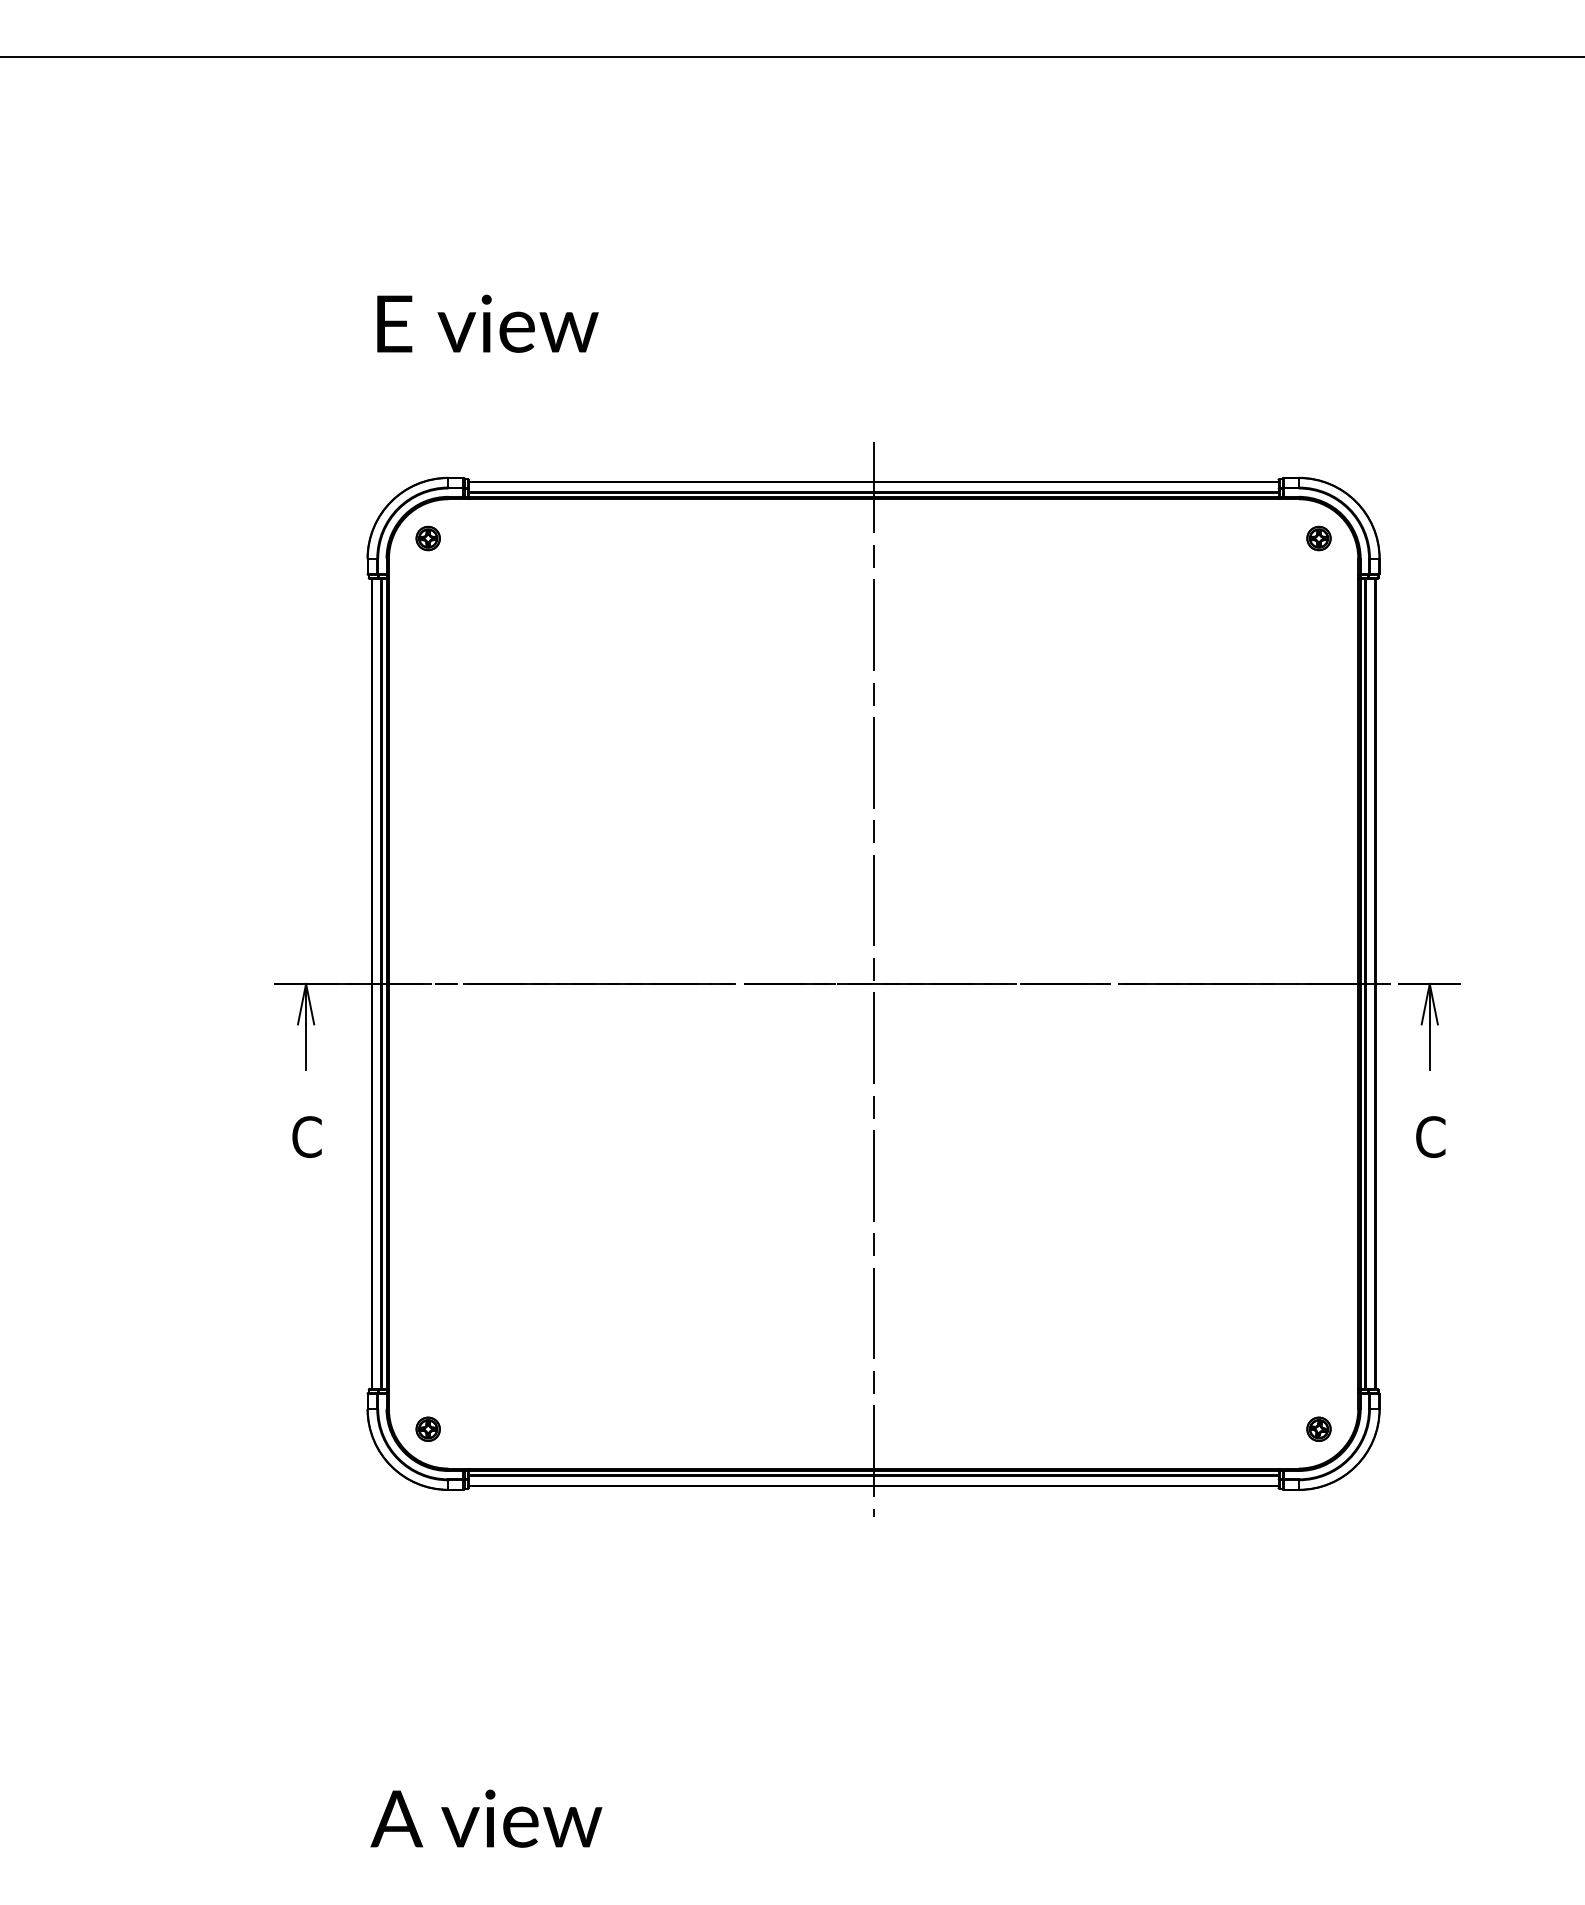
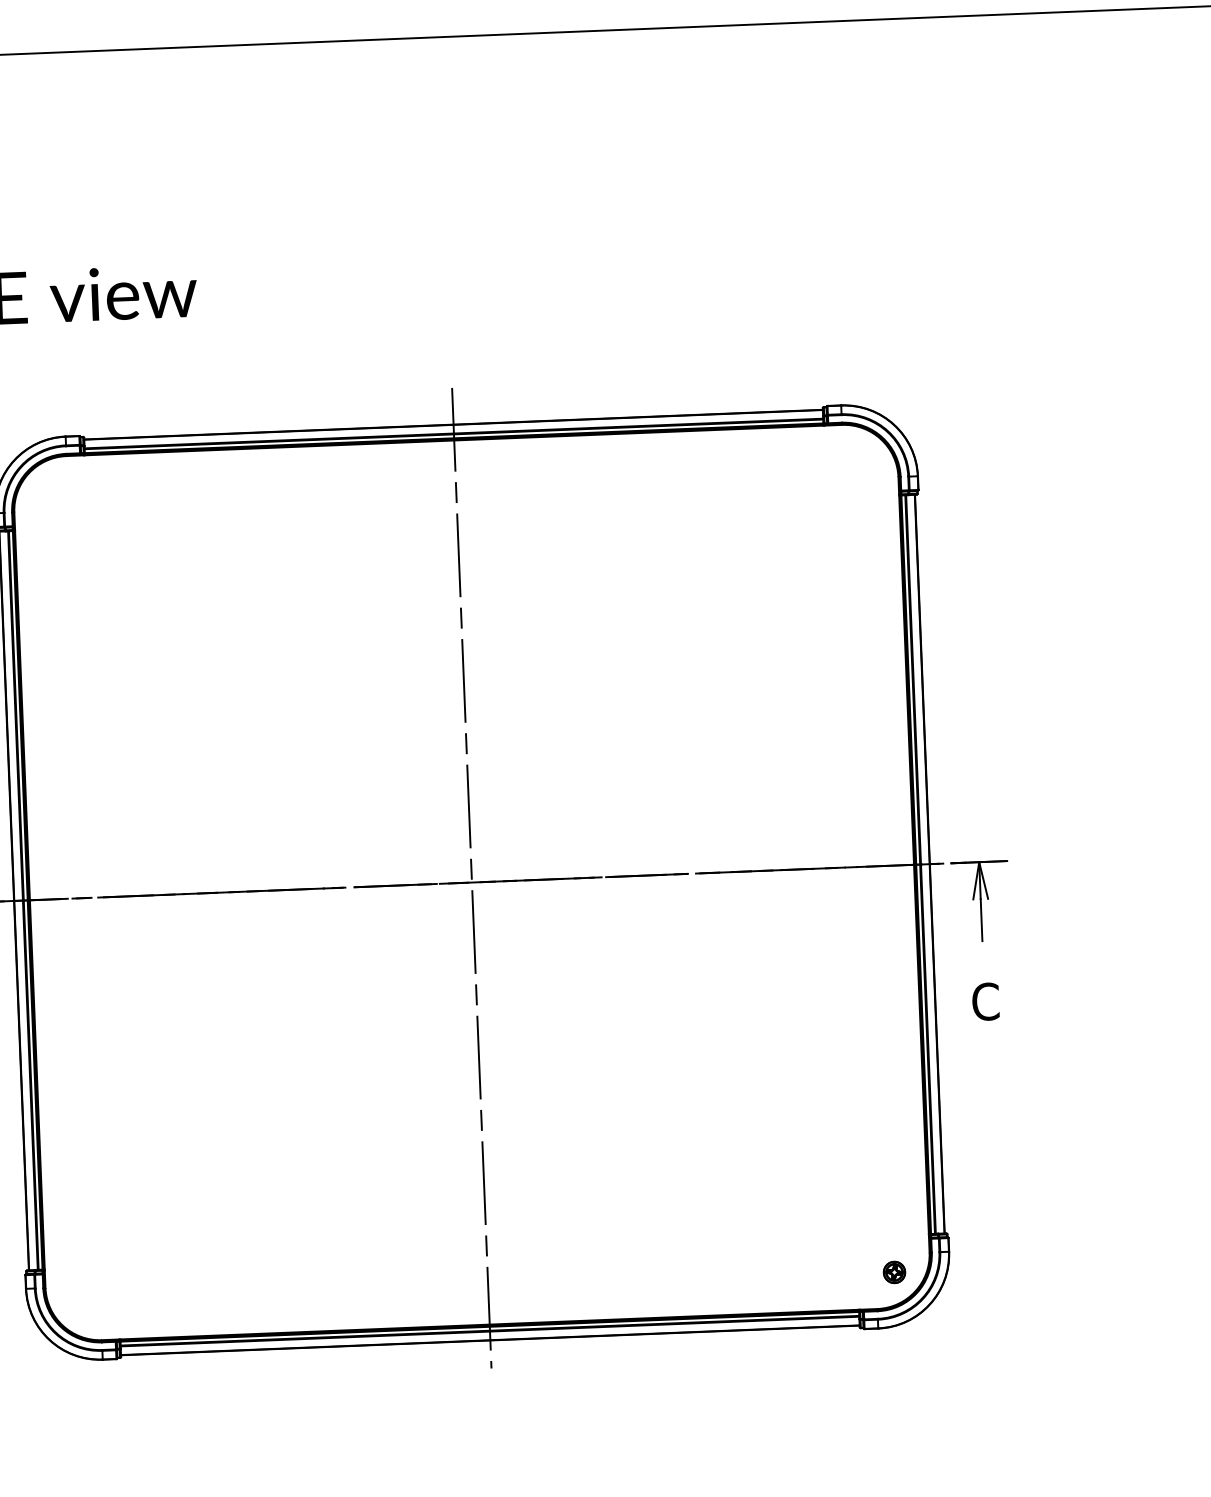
part: (427, 538) -> (48, 492), removed
part: (1318, 538) -> (861, 460), removed
part: (427, 1428) -> (81, 1304), removed

